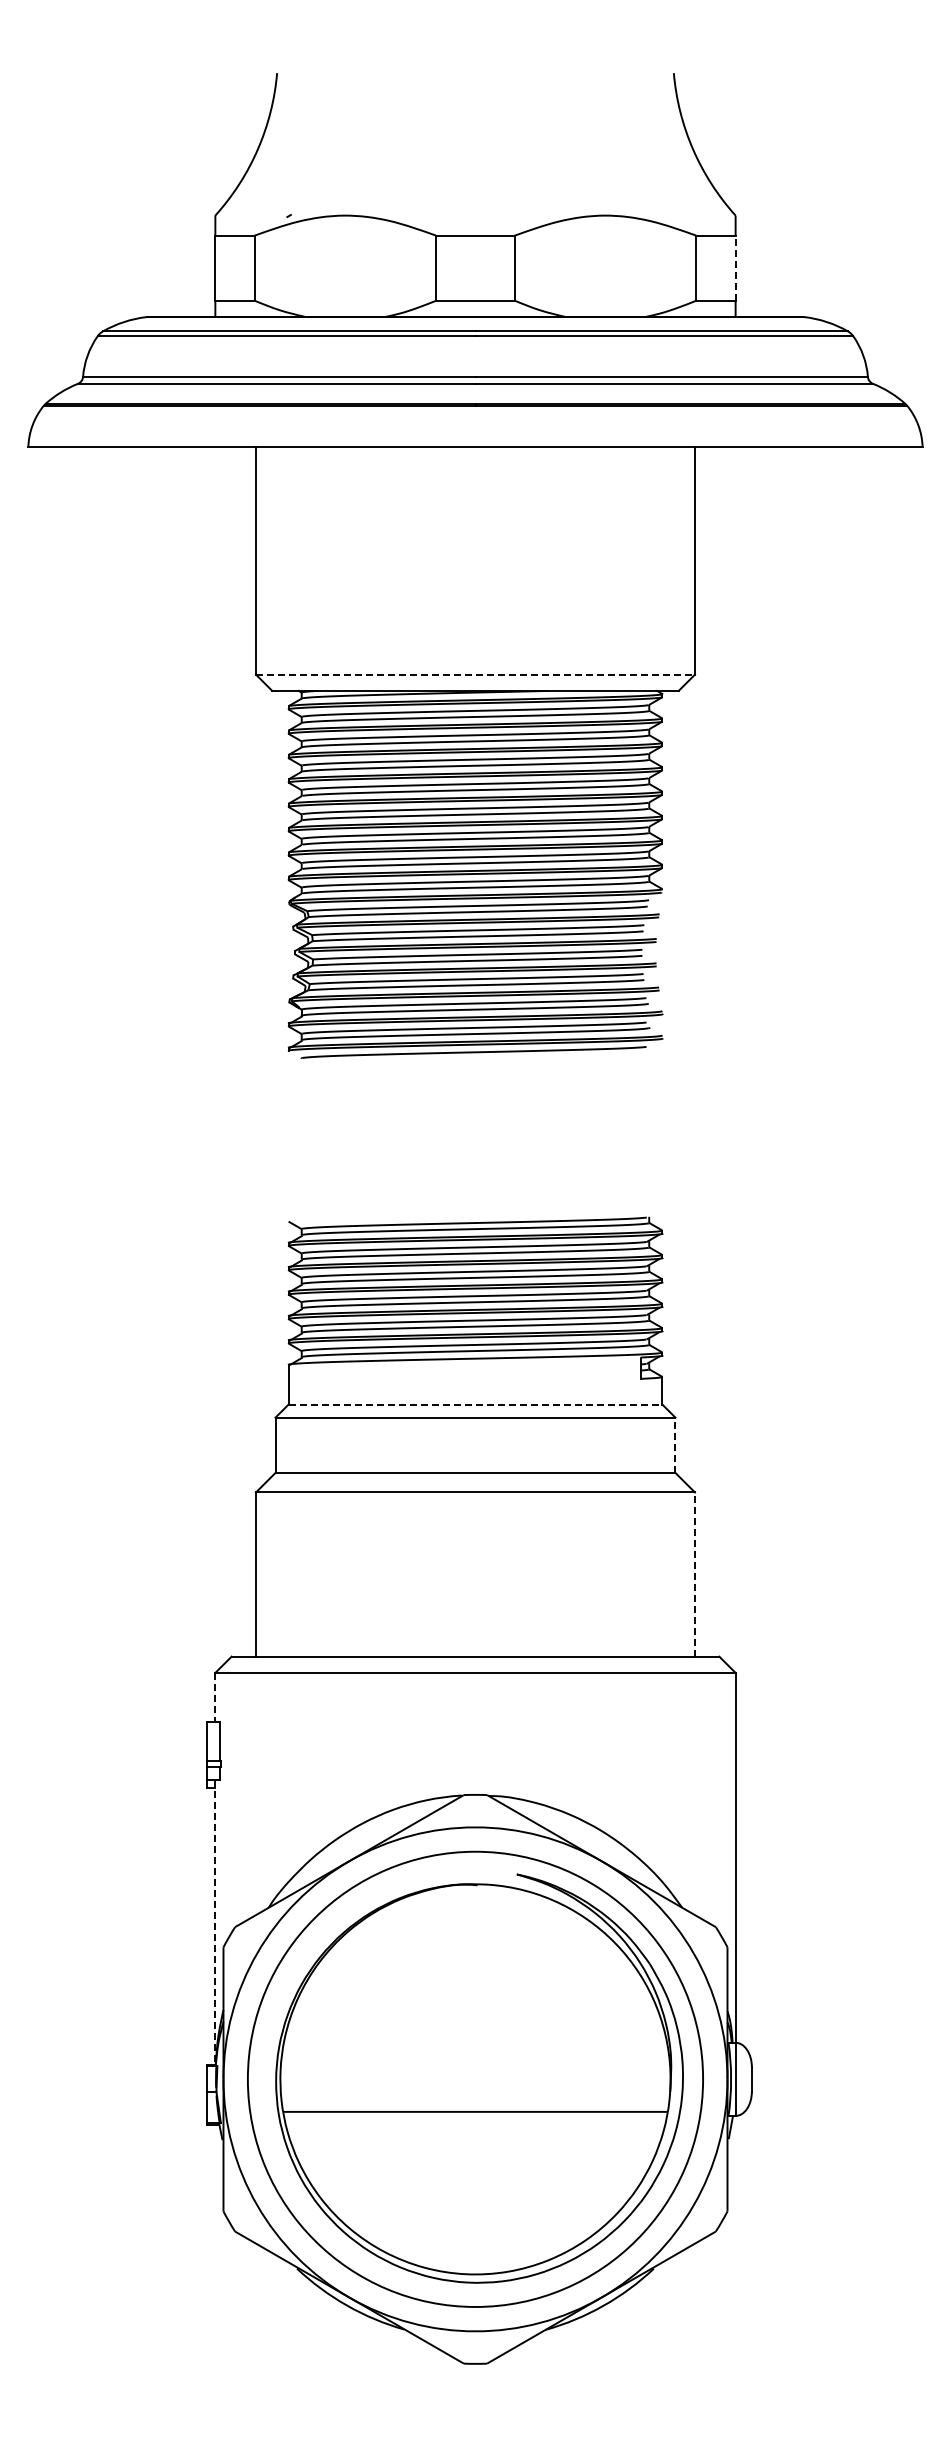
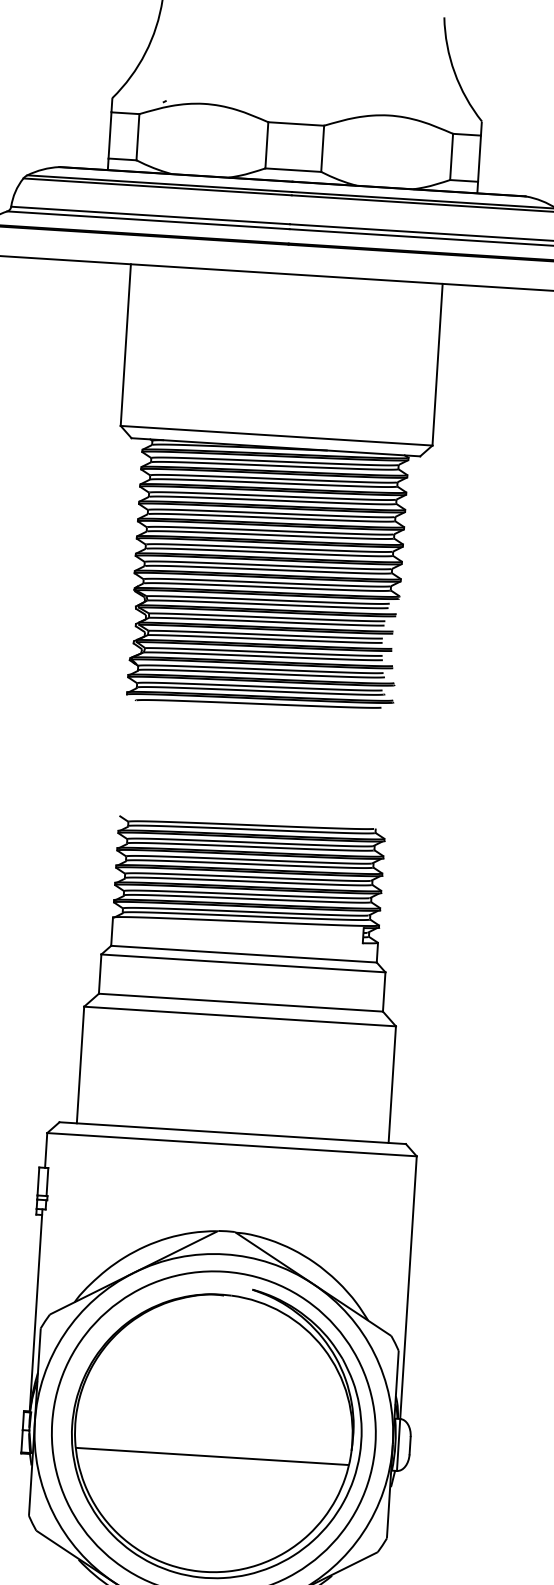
line: (735, 268) -> (479, 158), dashed -> solid
line: (475, 674) -> (276, 435), dashed -> solid
line: (475, 1404) -> (244, 954), dashed -> solid
line: (675, 1445) -> (384, 992), dashed -> solid
line: (694, 1574) -> (391, 1084), dashed -> solid
line: (215, 1697) -> (46, 1150), dashed -> solid
line: (215, 1923) -> (36, 1311), dashed -> solid

